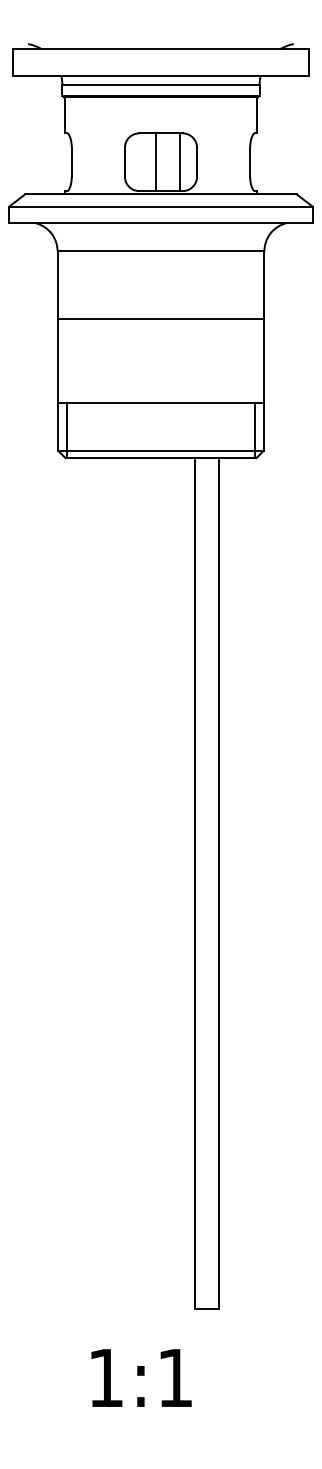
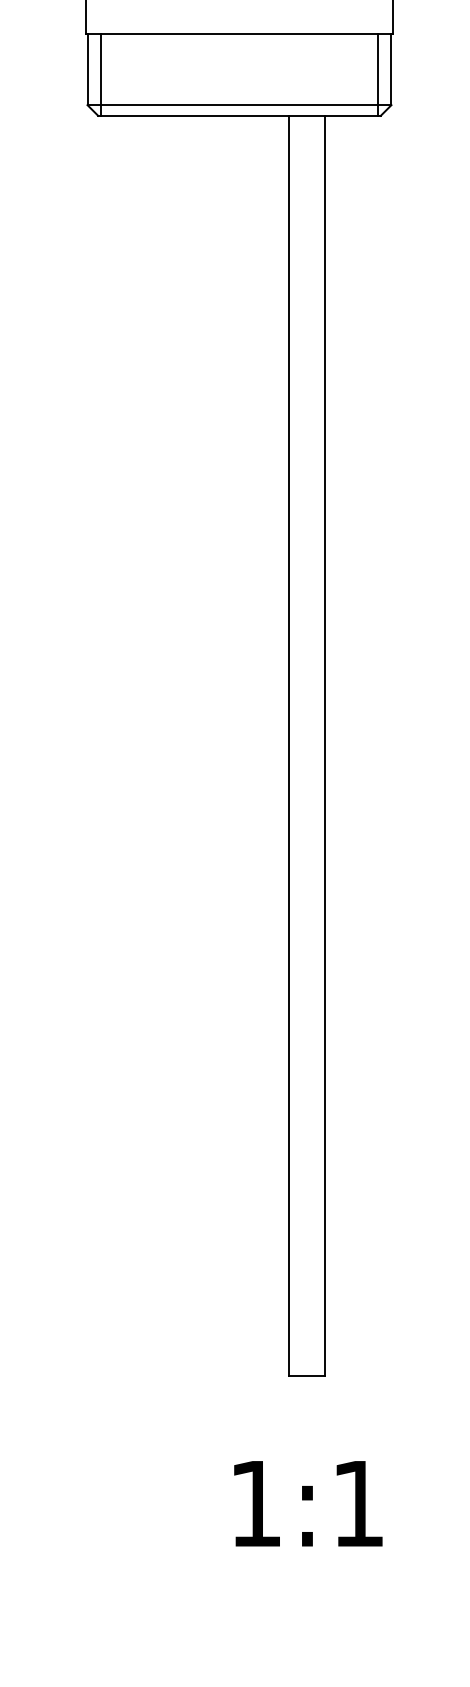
text: (141, 1377) -> (308, 1502), moved

